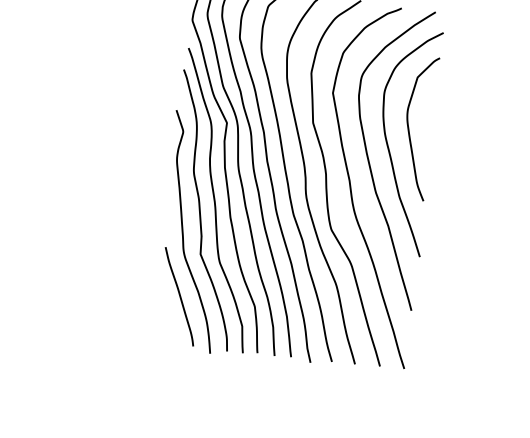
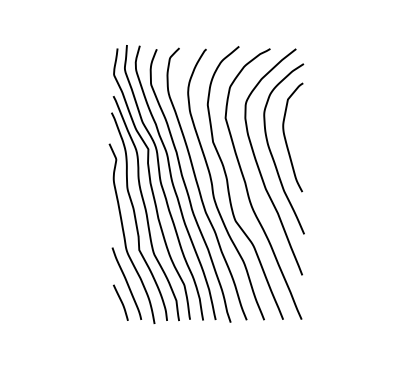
curve: (168, 319) -> (120, 301), added

